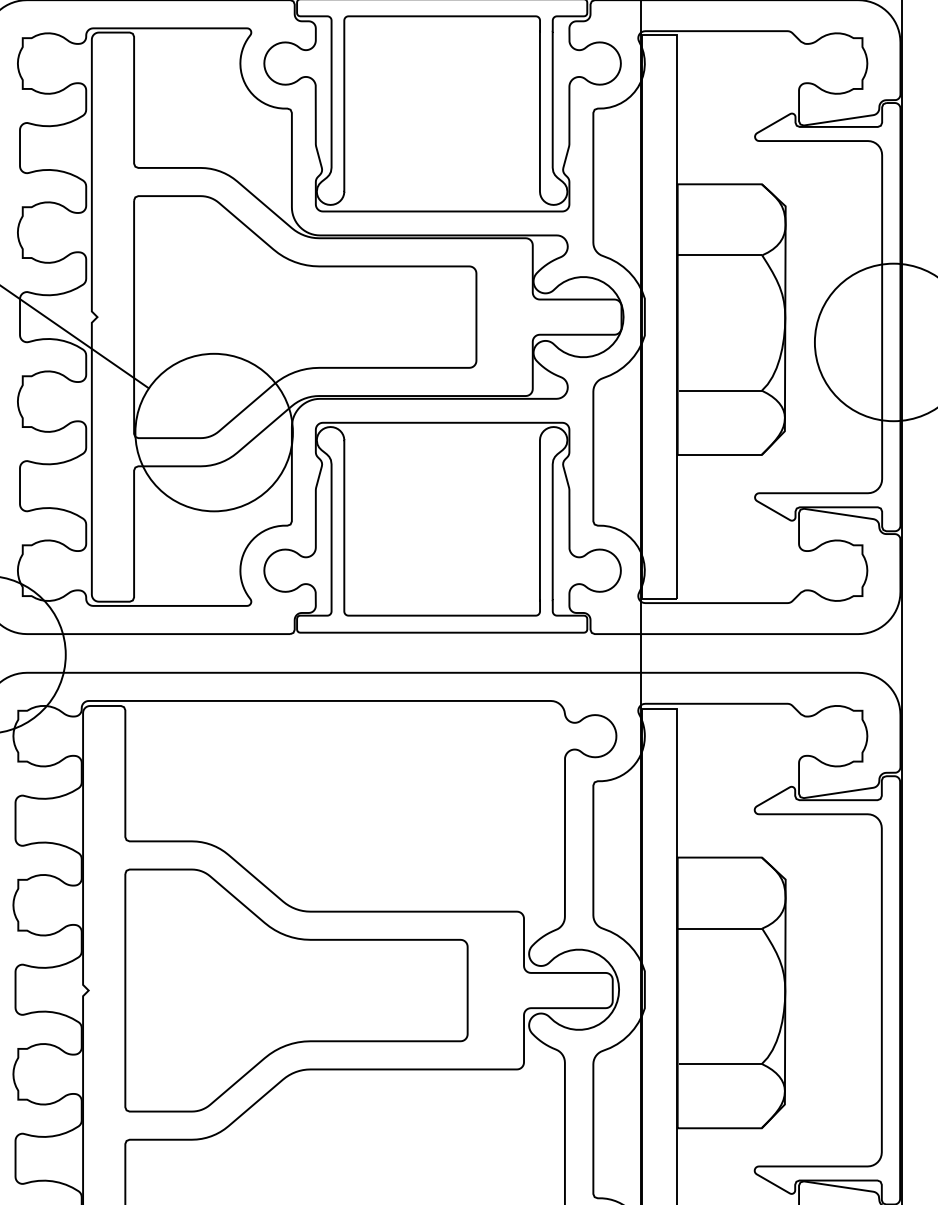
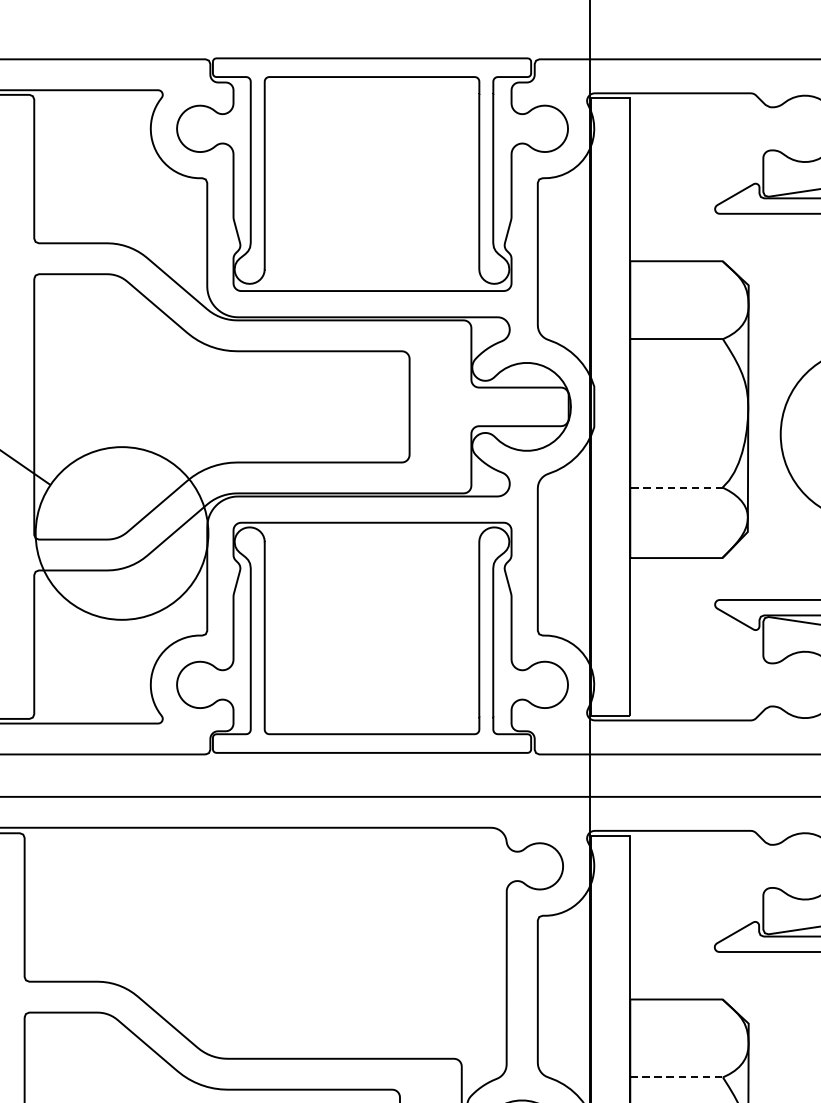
line: (720, 390) -> (677, 487), solid -> dashed
line: (720, 928) -> (677, 1077), solid -> dashed

